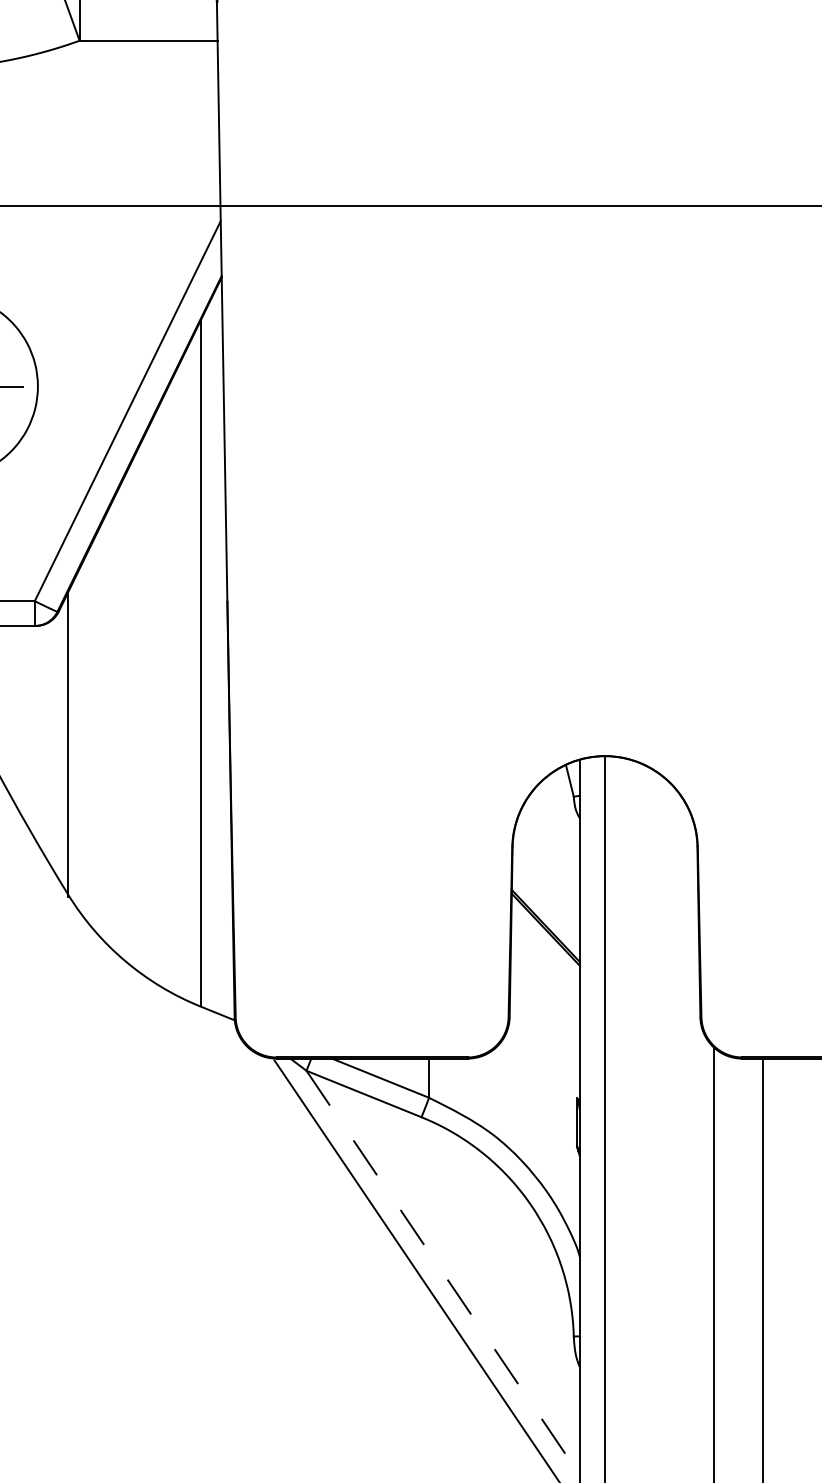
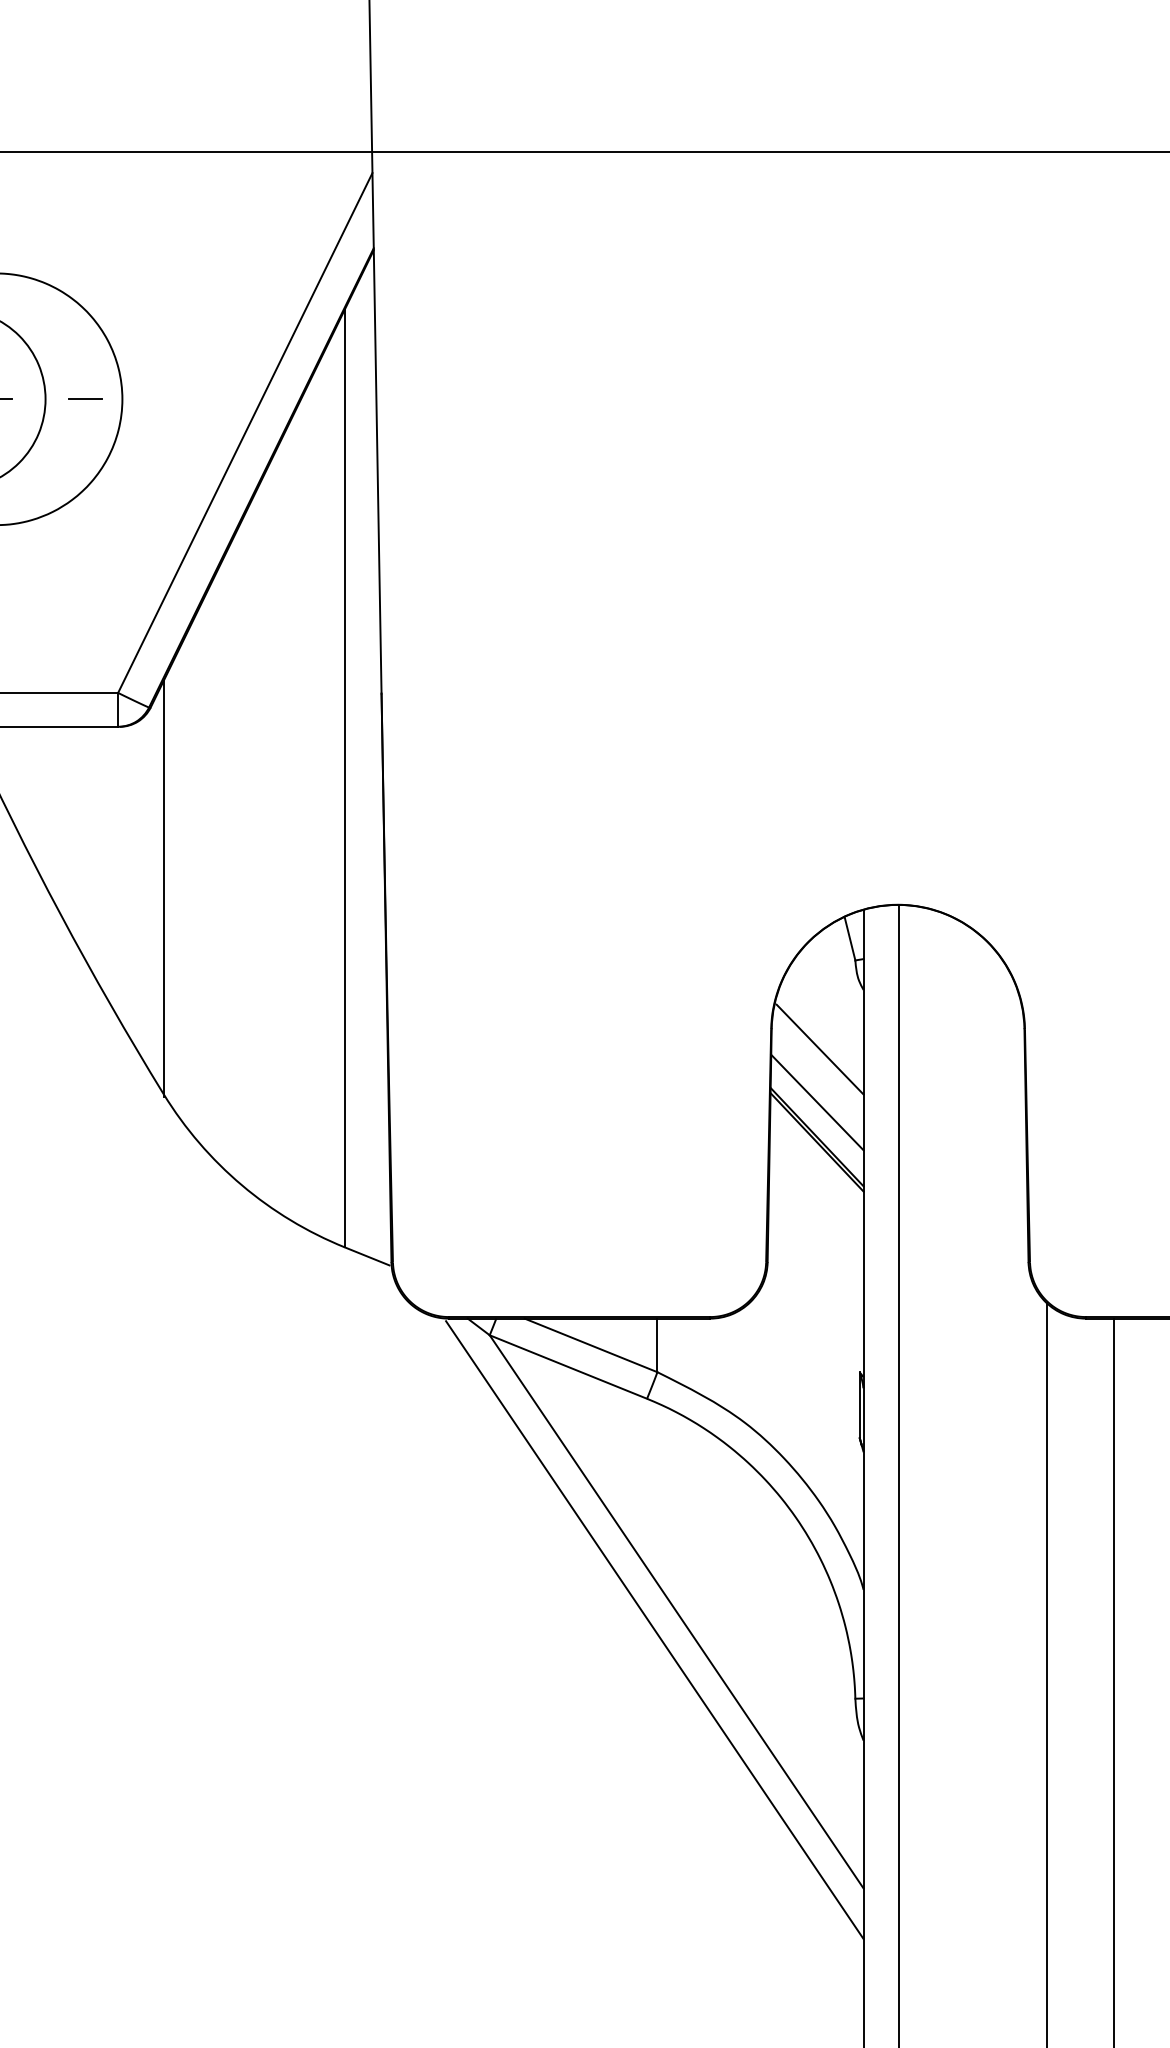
line: (547, 861) -> (819, 1049), added
line: (546, 900) -> (817, 1102), added
line: (443, 1272) -> (676, 1611), dashed -> solid

